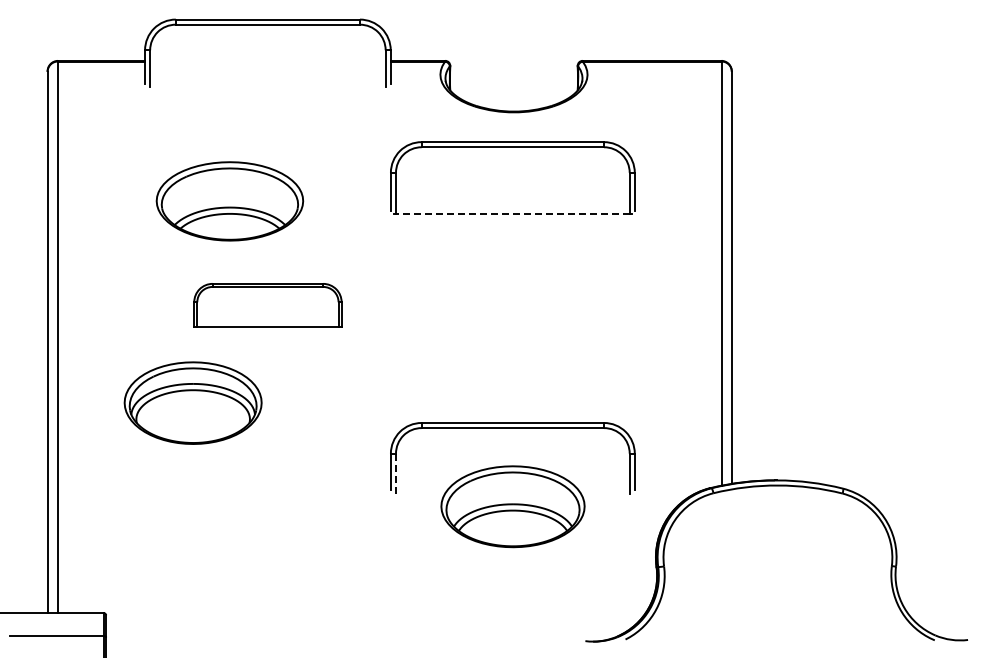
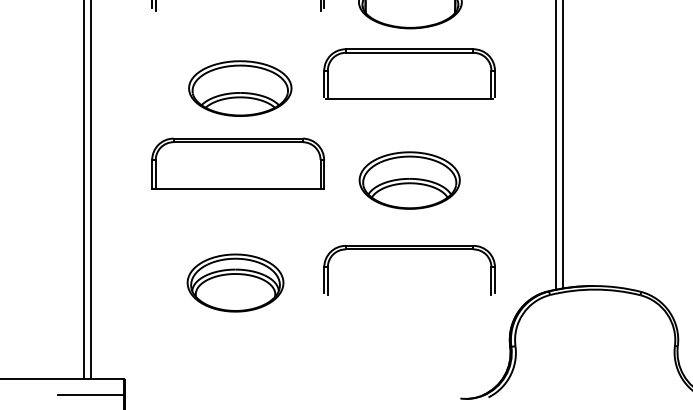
part: (229, 201) -> (239, 88), moved
line: (512, 213) -> (409, 99), dashed -> solid
part: (267, 304) -> (237, 162), size x1.67
part: (192, 402) -> (235, 282), moved
line: (396, 474) -> (328, 281), dashed -> solid
part: (512, 506) -> (409, 180), moved

